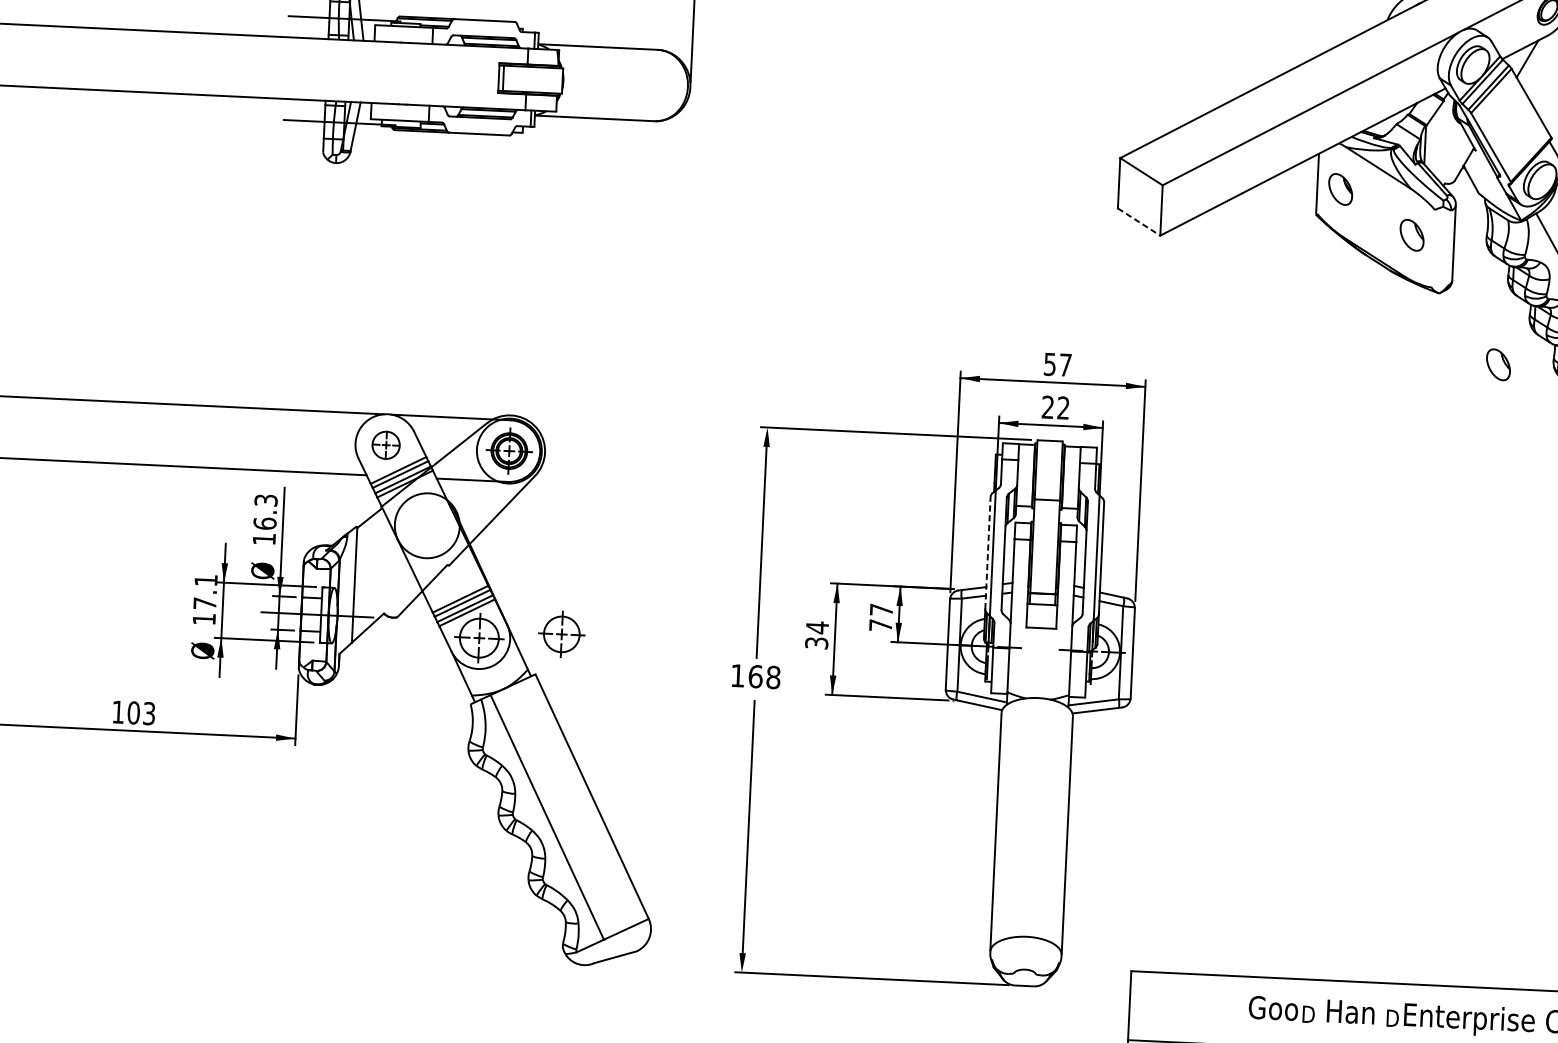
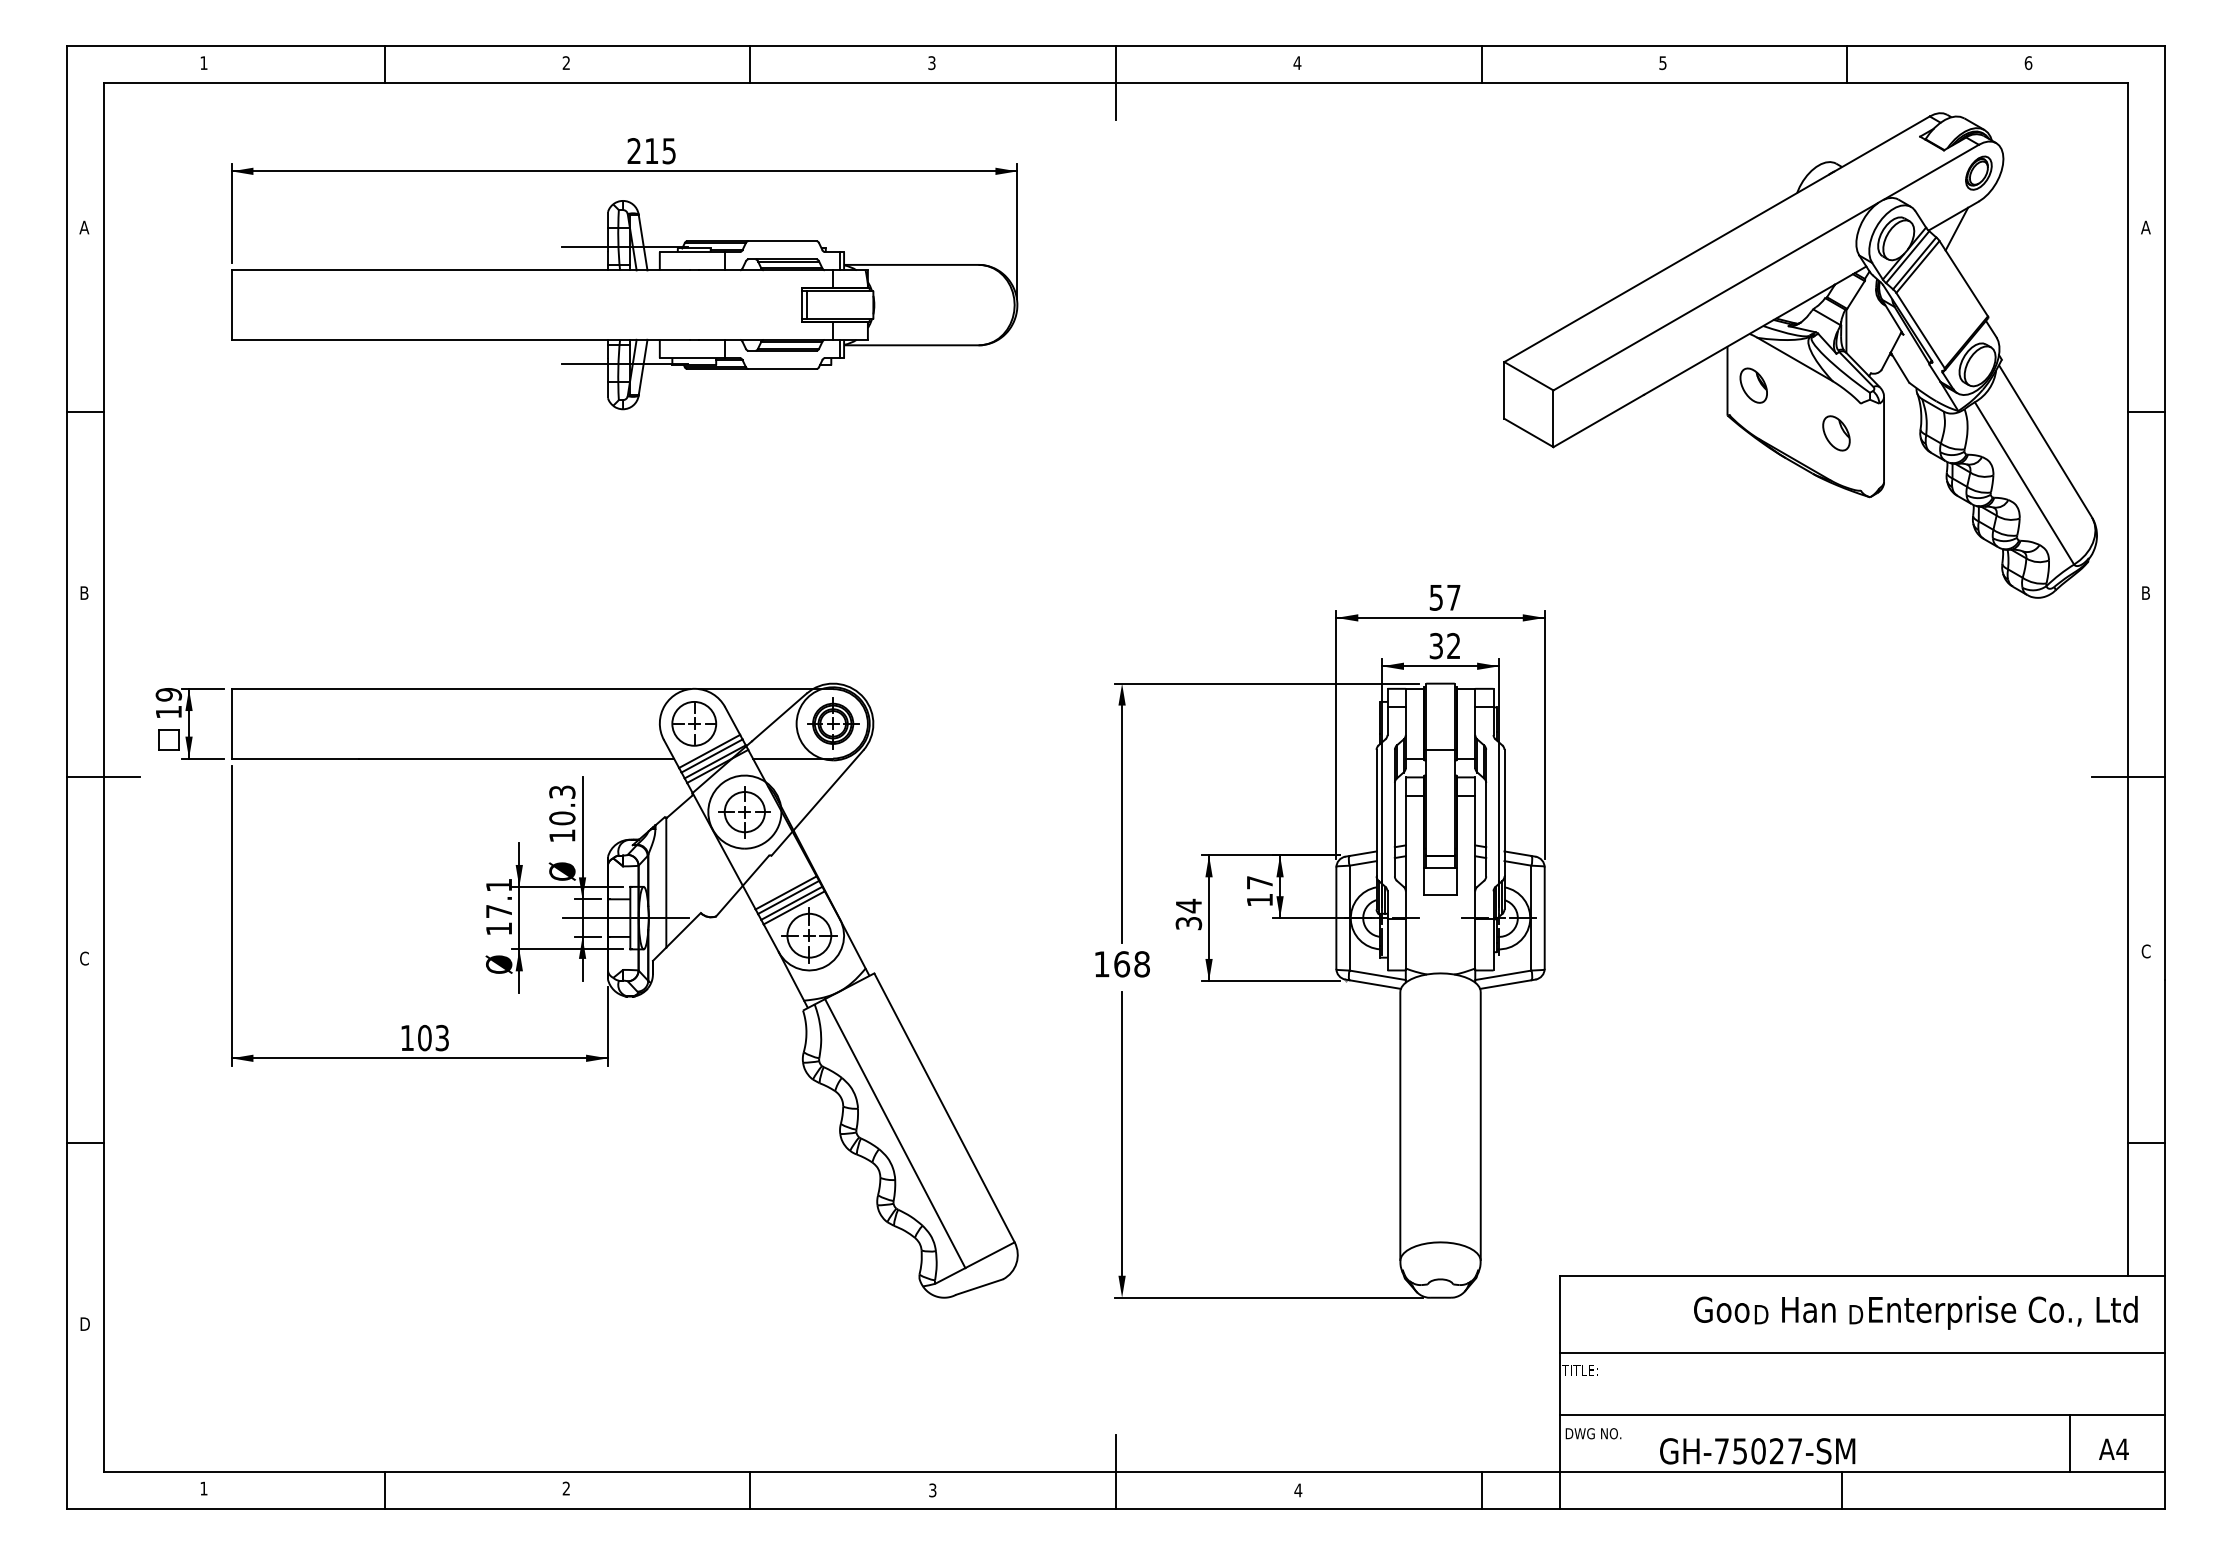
line: (1139, 222) -> (1529, 433), dashed -> solid
part: (1498, 364) -> (1940, 574), removed
text: (1047, 407) -> (1435, 646), 22 -> 32
part: (386, 445) -> (694, 723), size x1.43
text: (265, 523) -> (562, 818), 16.3 -> 10.3
line: (987, 552) -> (1376, 812), dashed -> solid
text: (880, 624) -> (1259, 899), 77 -> 17
part: (561, 634) -> (744, 812), moved

